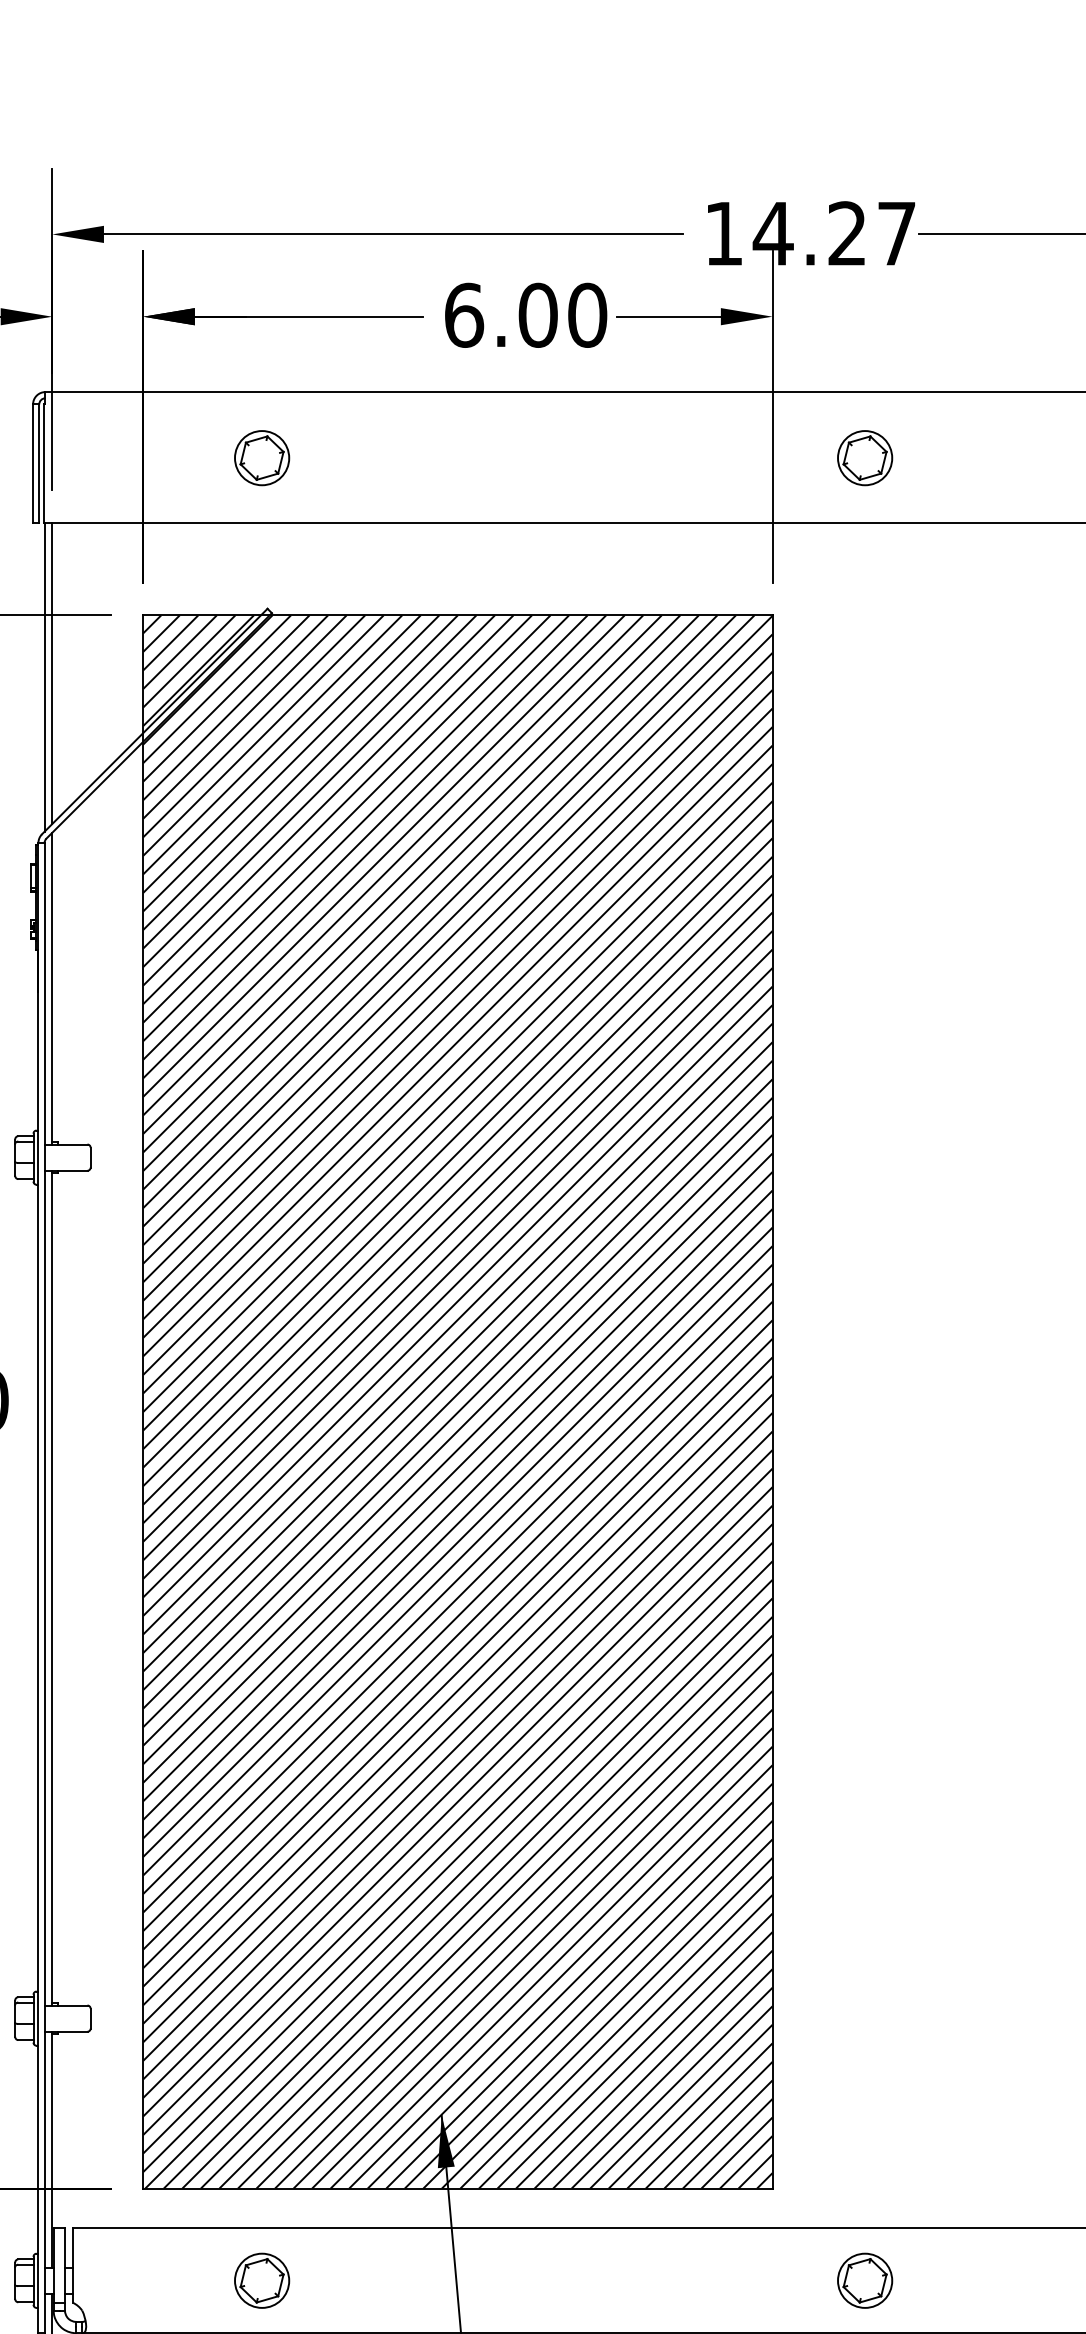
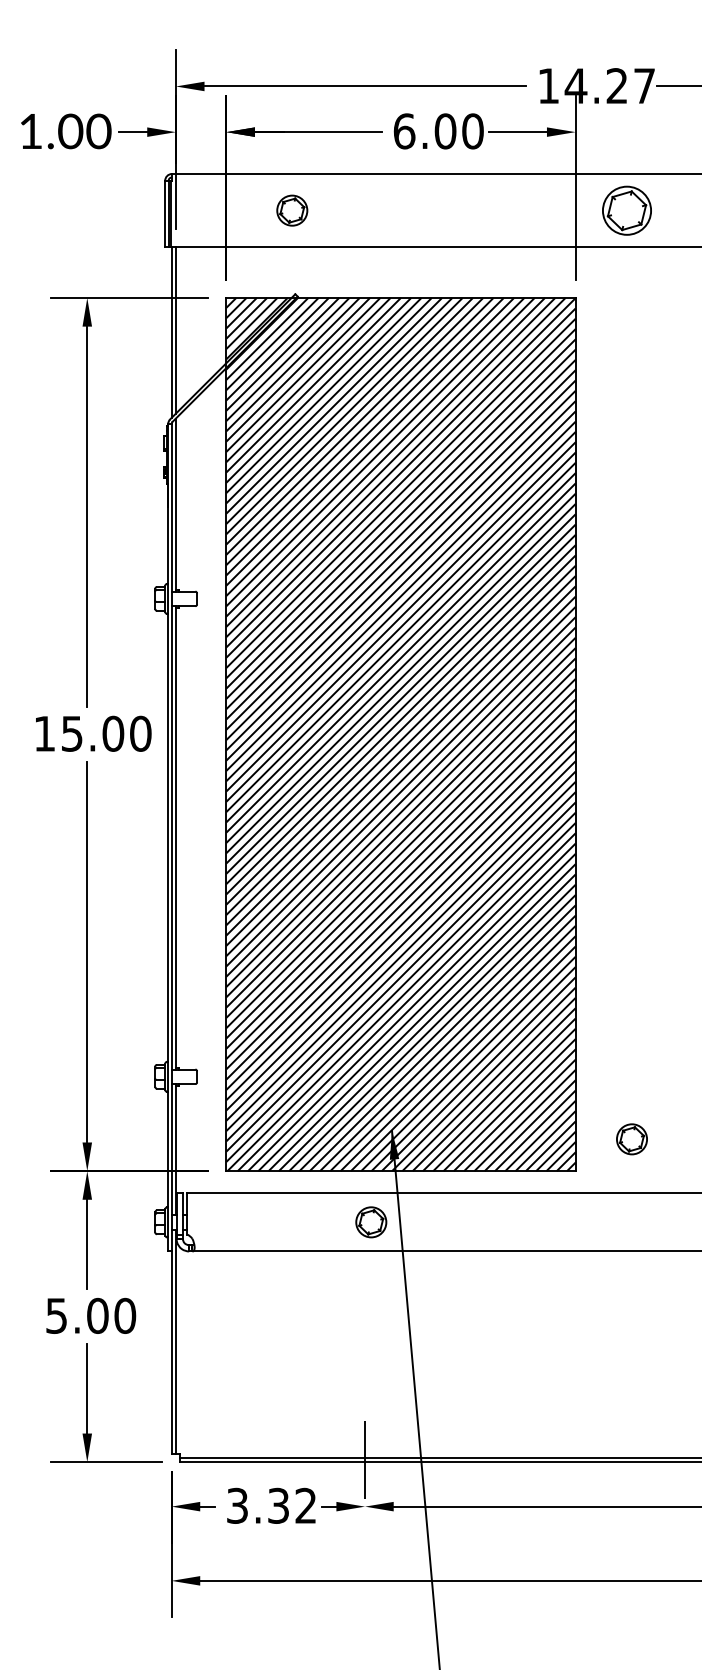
part: (864, 457) -> (626, 210), size x1.6
part: (262, 2281) -> (371, 1222), moved
part: (864, 2281) -> (631, 1139), moved

